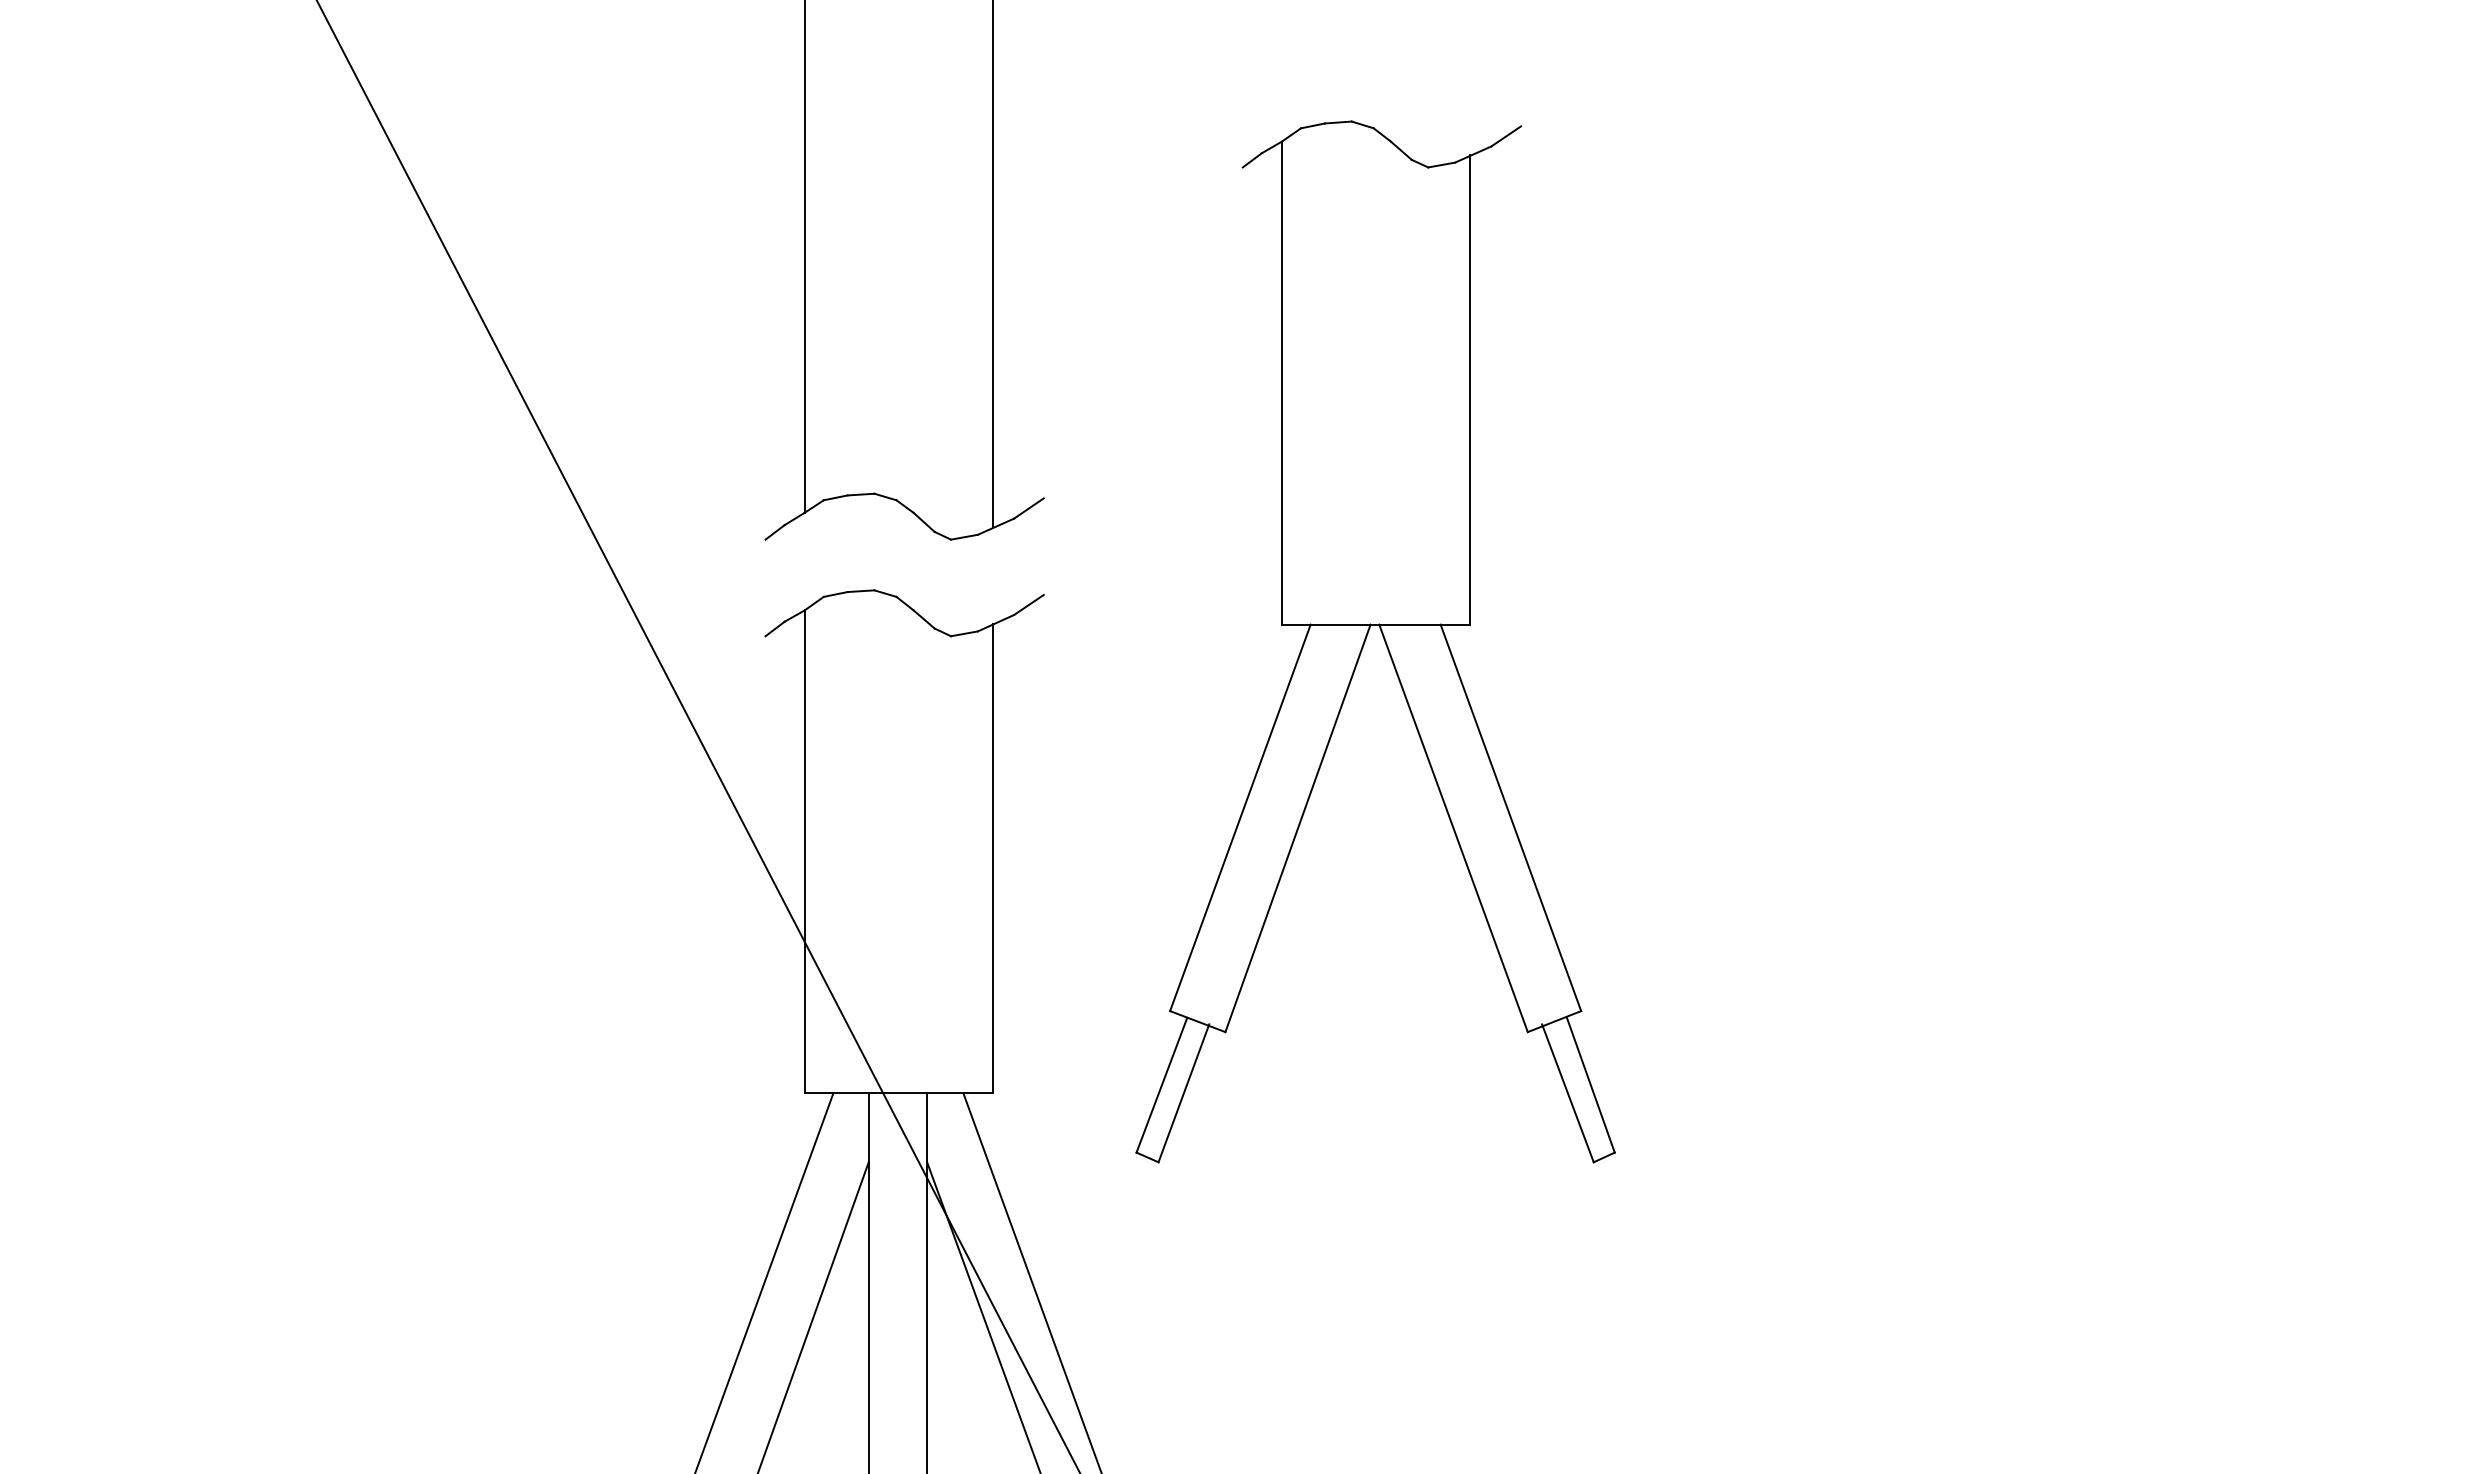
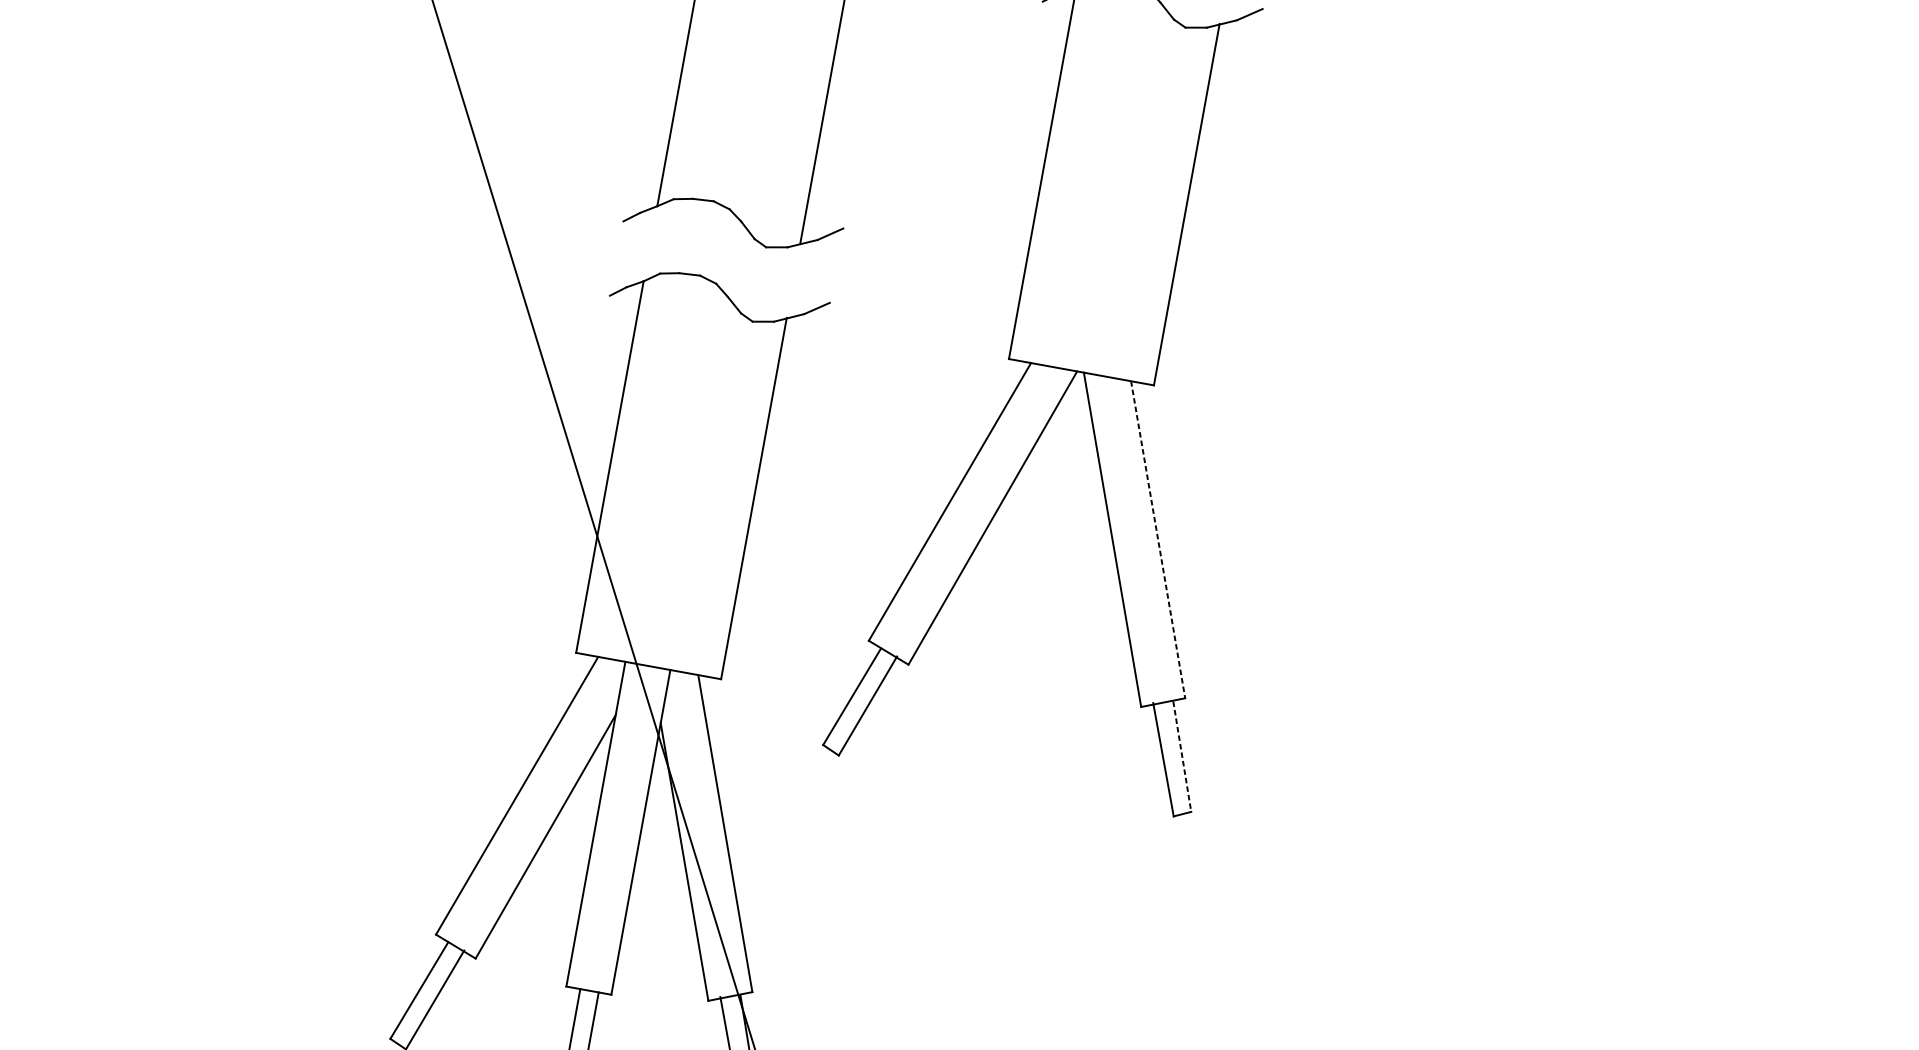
line: (1510, 817) -> (1157, 539), solid -> dashed
line: (1590, 1085) -> (1181, 756), solid -> dashed

